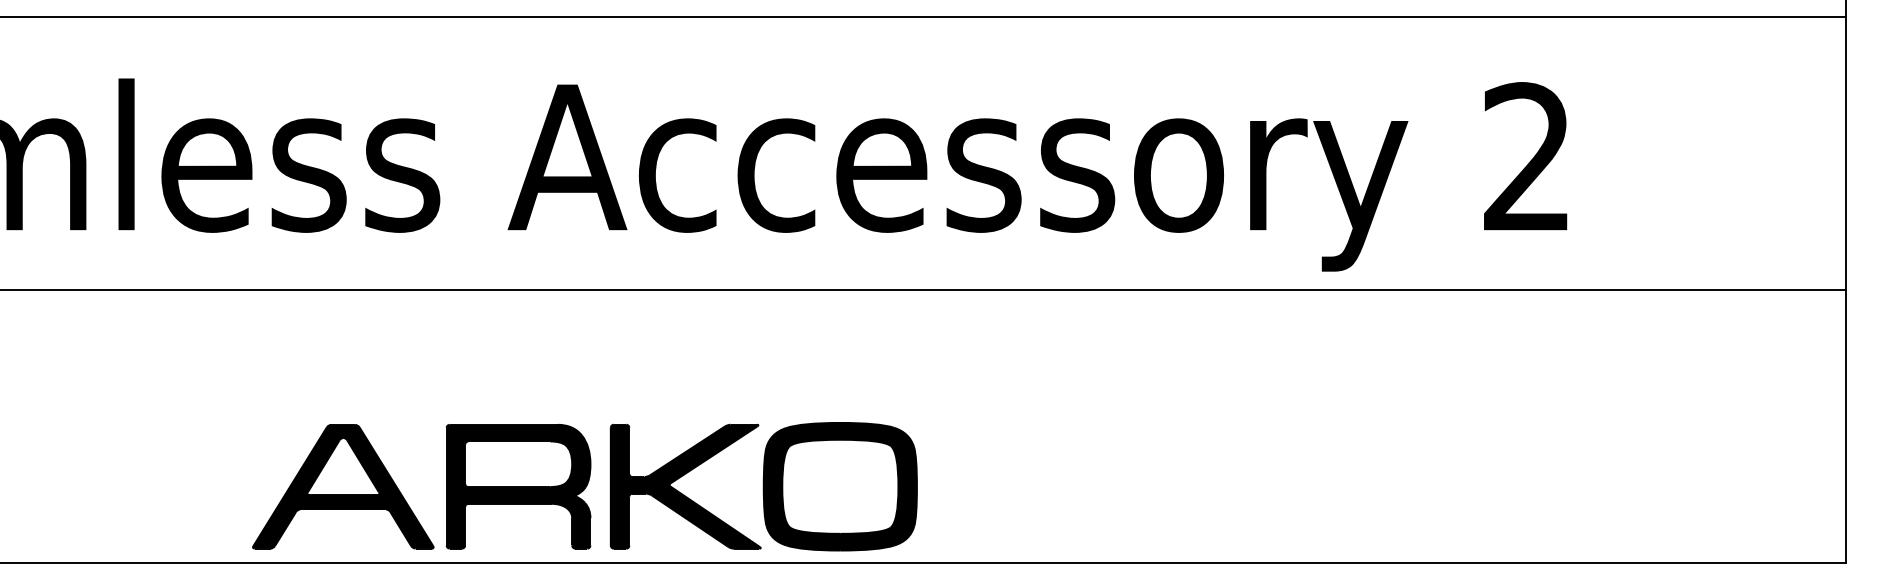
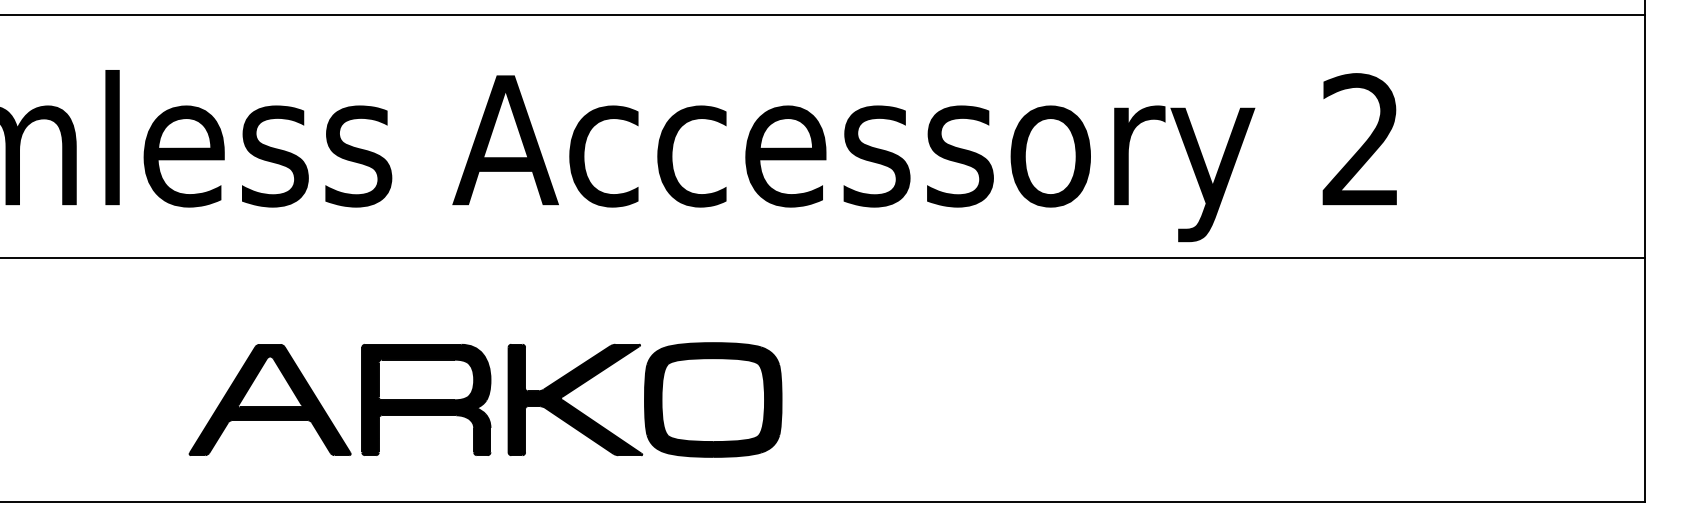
part: (584, 486) -> (485, 399), moved

